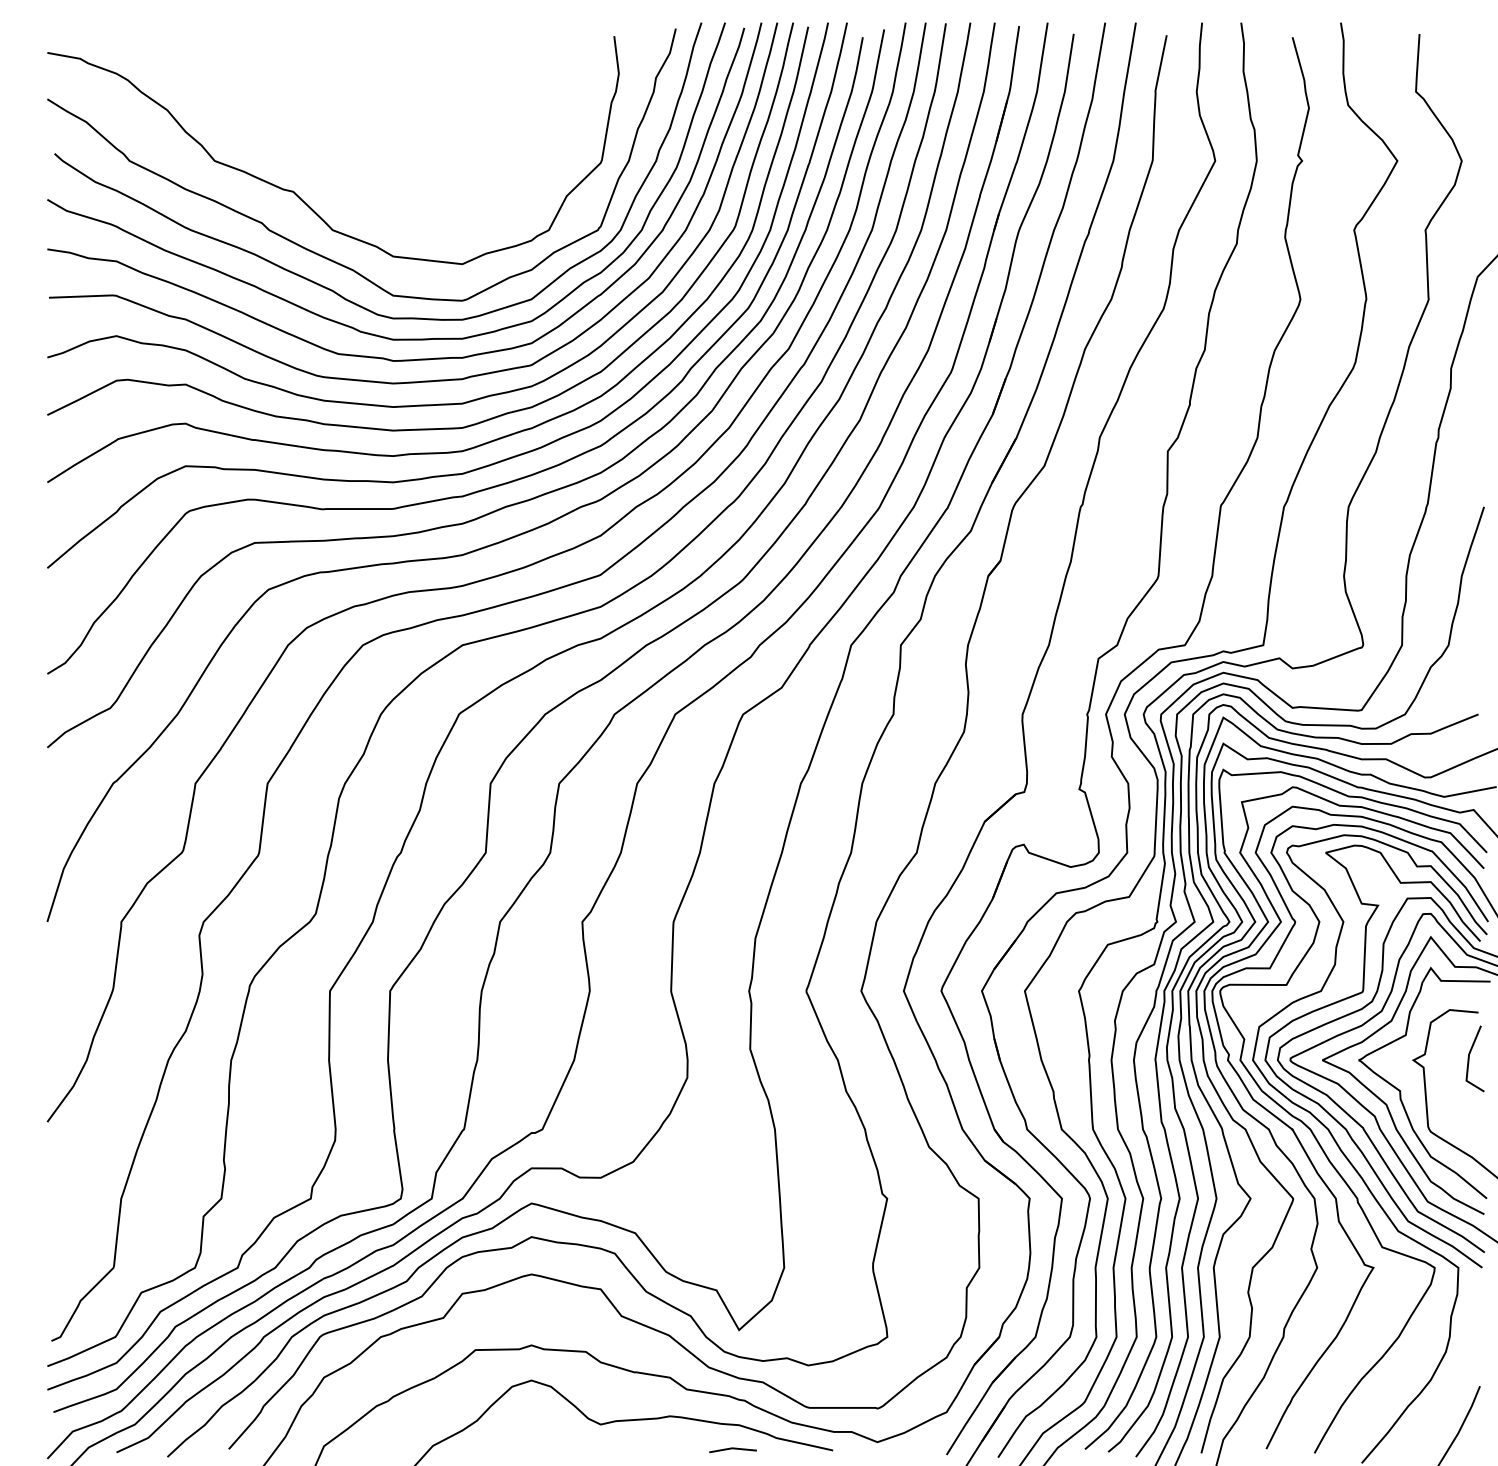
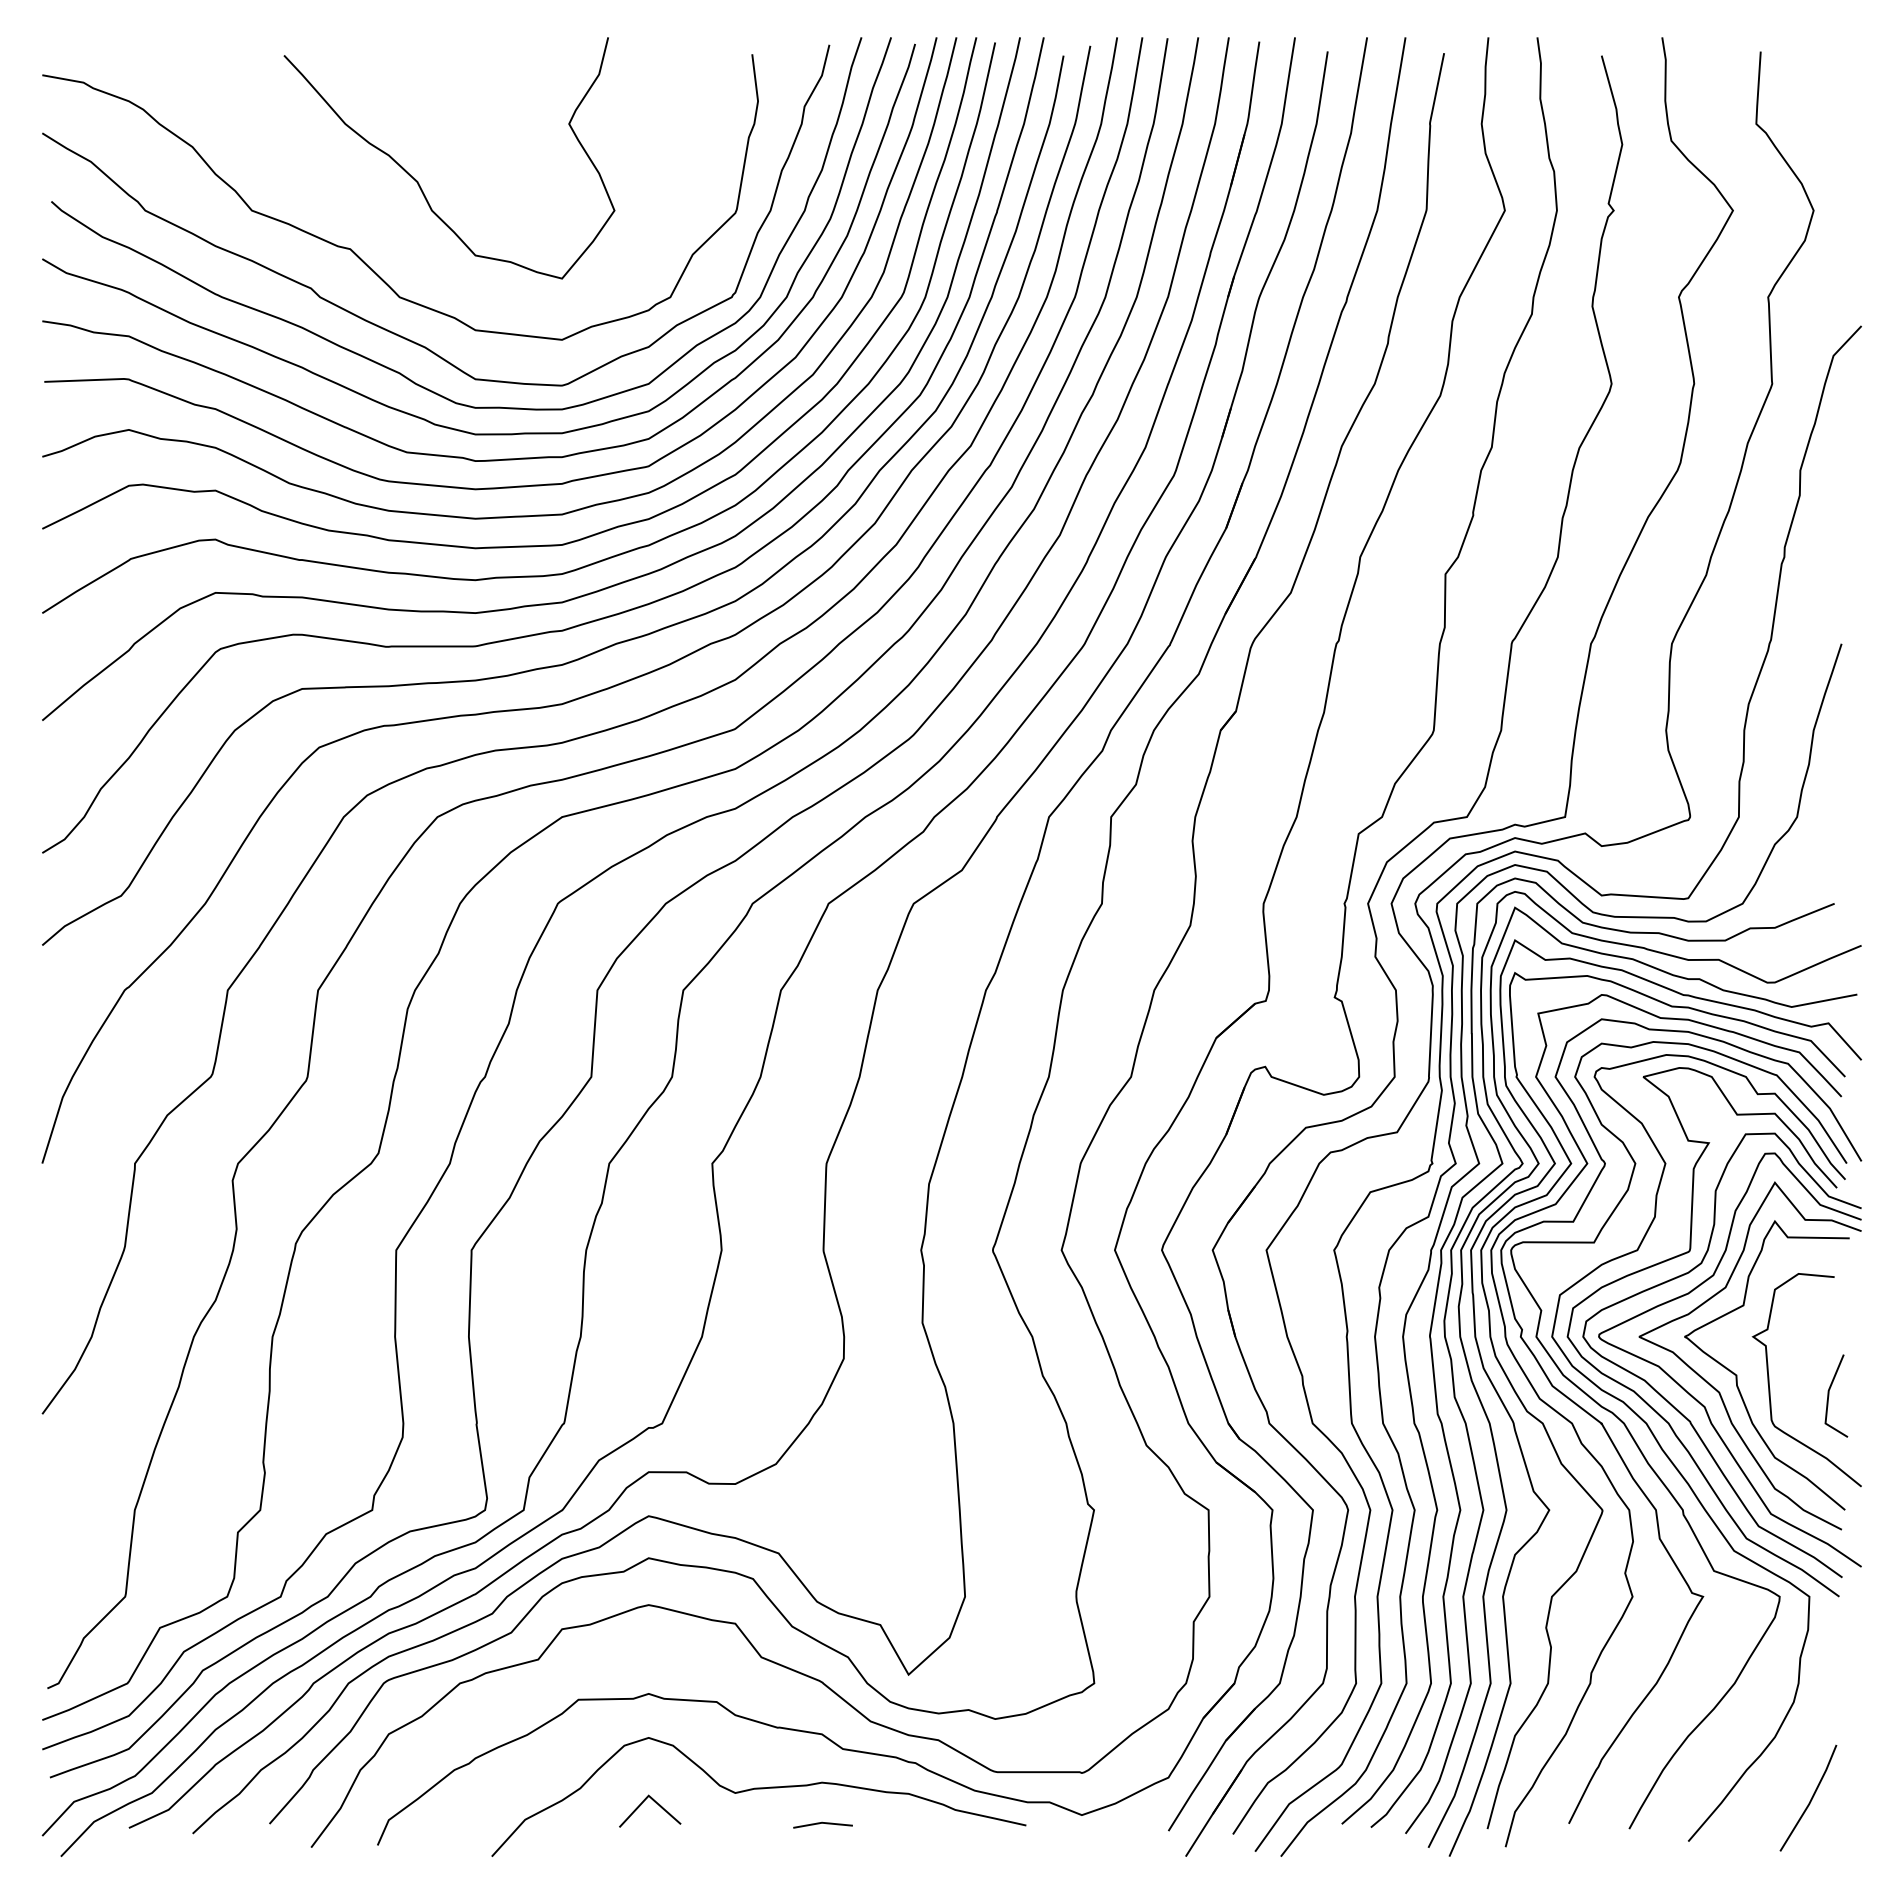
curve: (347, 137) -> (418, 181), added
line: (1469, 1058) -> (1829, 1395), moved
line: (536, 1432) -> (654, 1802), added
line: (732, 1448) -> (822, 1823), moved

